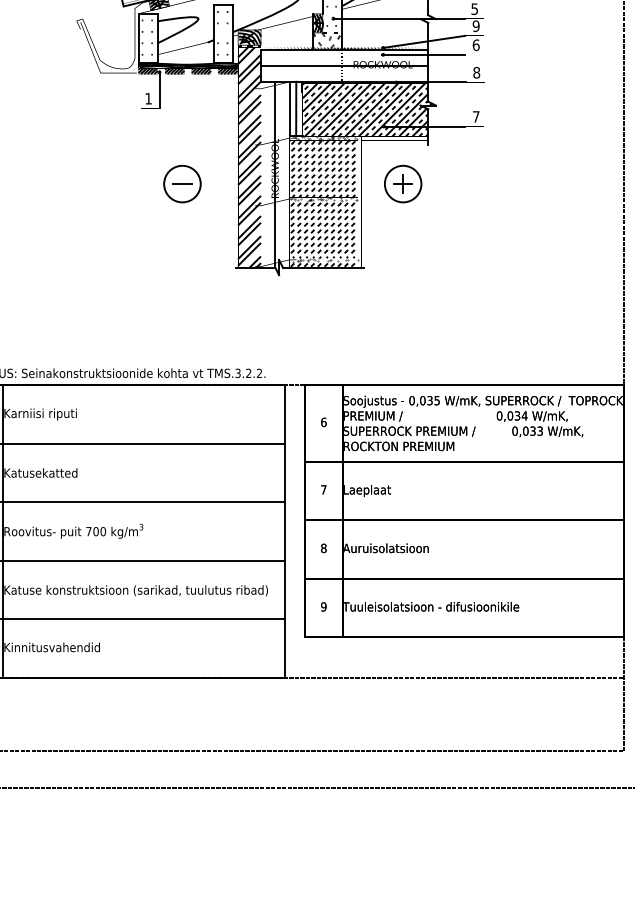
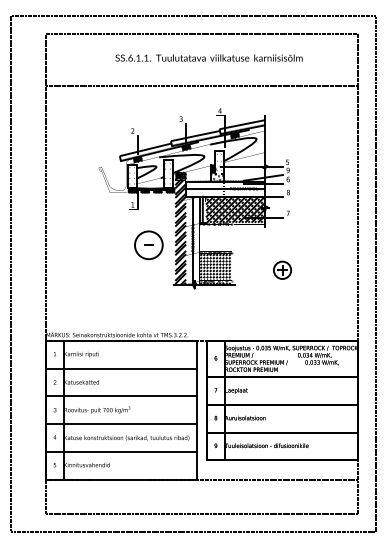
hatch: (322, 167) -> (215, 237), removed
circle: (181, 182) -> (148, 244), size x1.6
part: (403, 182) -> (282, 269), moved

